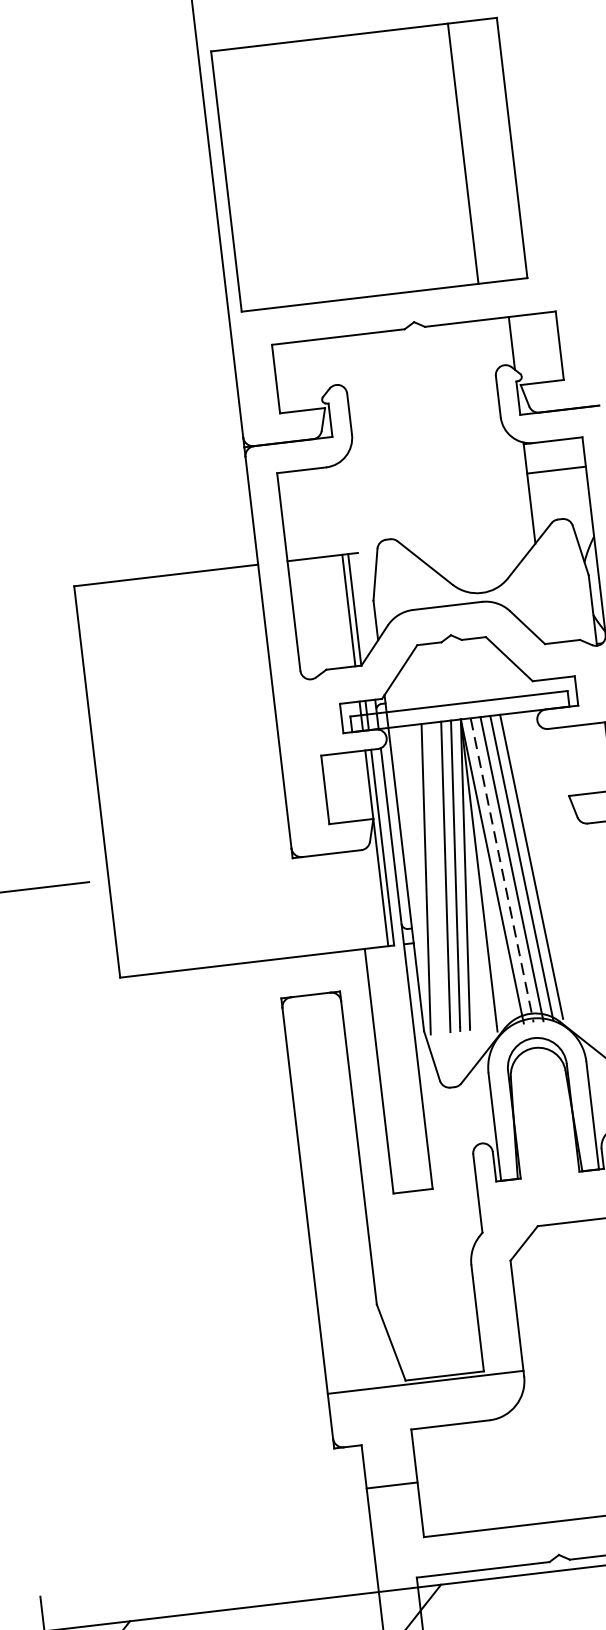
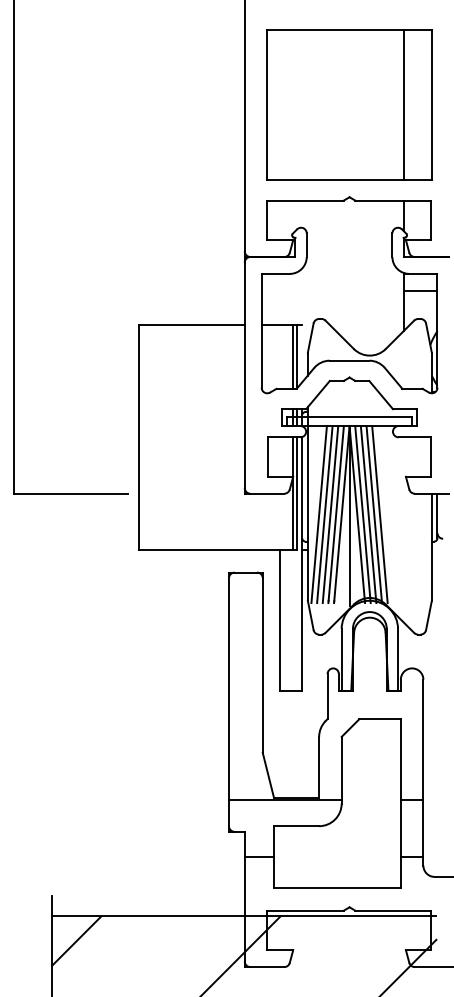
part: (369, 164) -> (349, 104), moved
line: (501, 870) -> (362, 514), dashed -> solid
line: (435, 878) -> (324, 514), added

